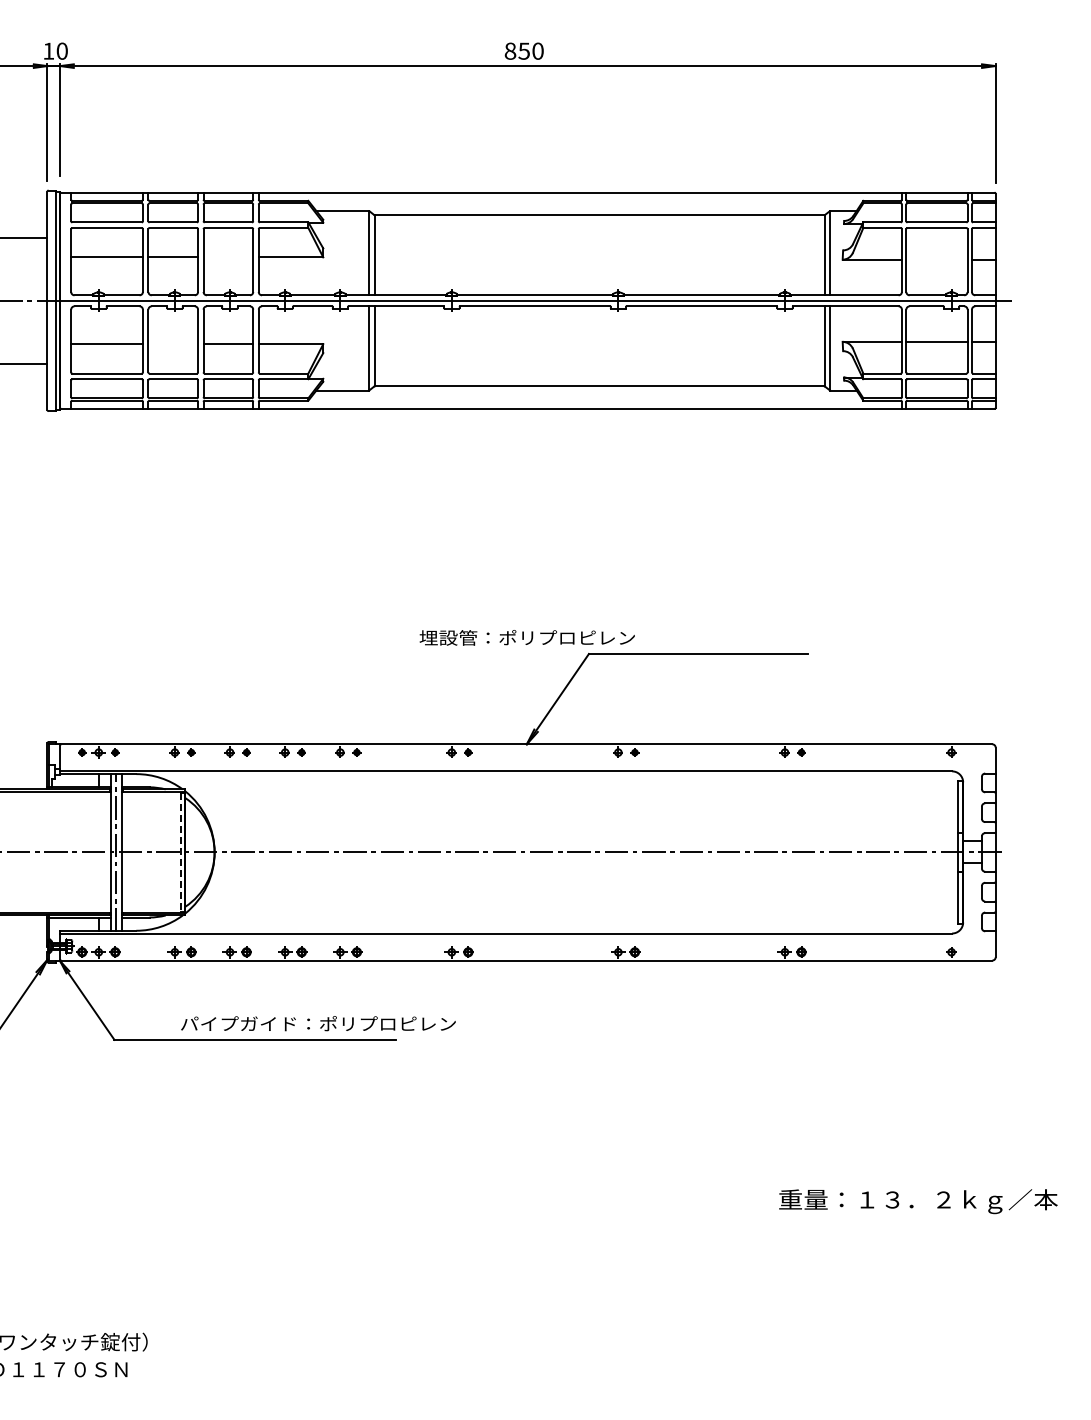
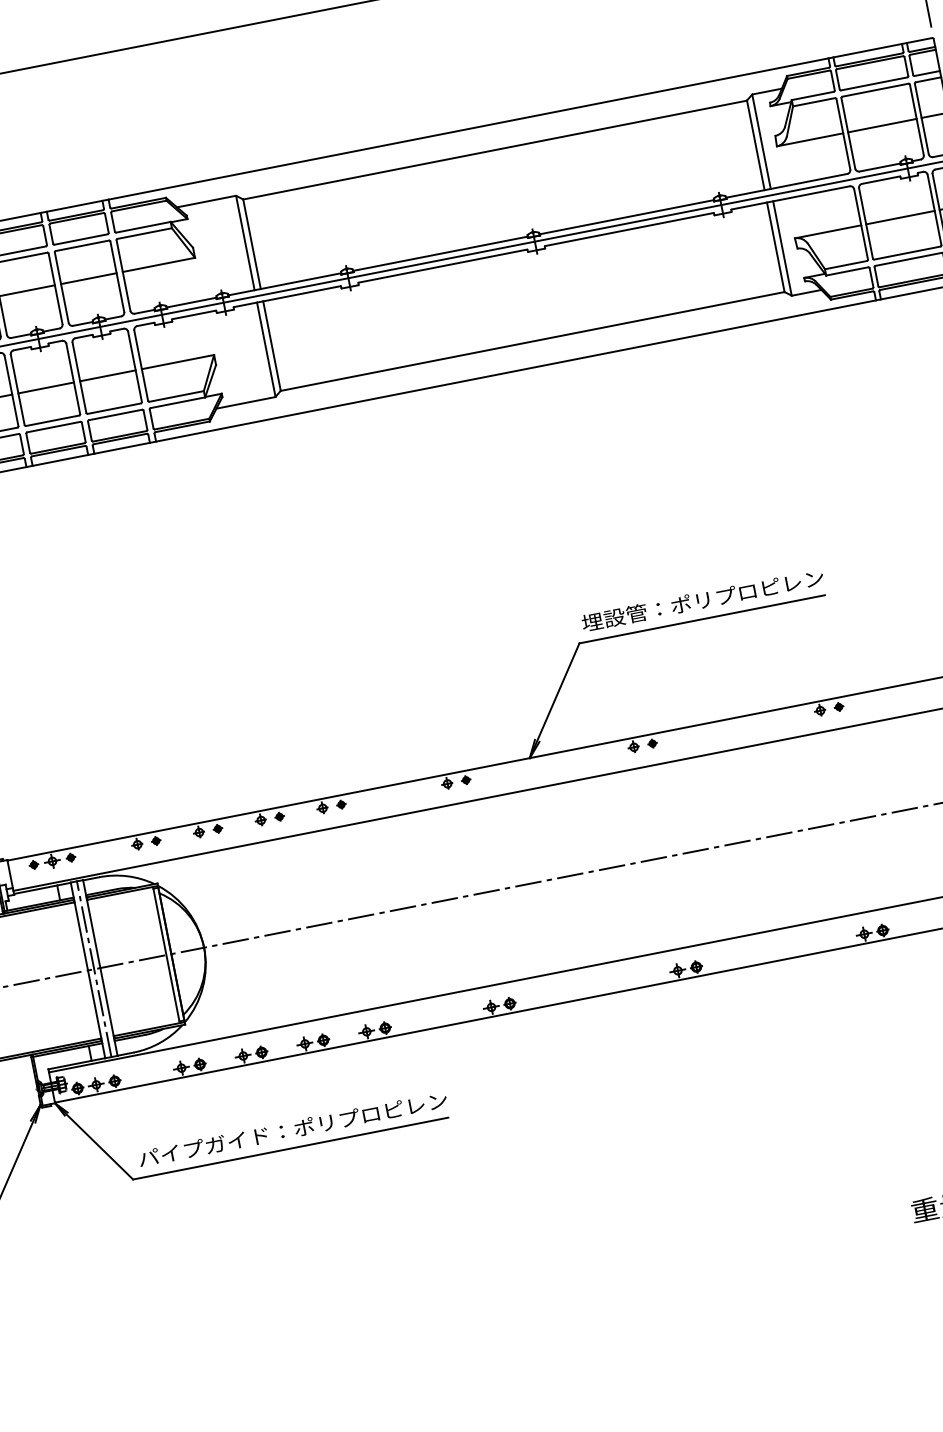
line: (228, 257) -> (88, 278), added
line: (936, 259) -> (881, 125), added
line: (173, 344) -> (46, 388), added
text: (526, 637) -> (701, 600), moved
line: (180, 852) -> (165, 955), dashed -> solid
text: (318, 1023) -> (293, 1129), moved

